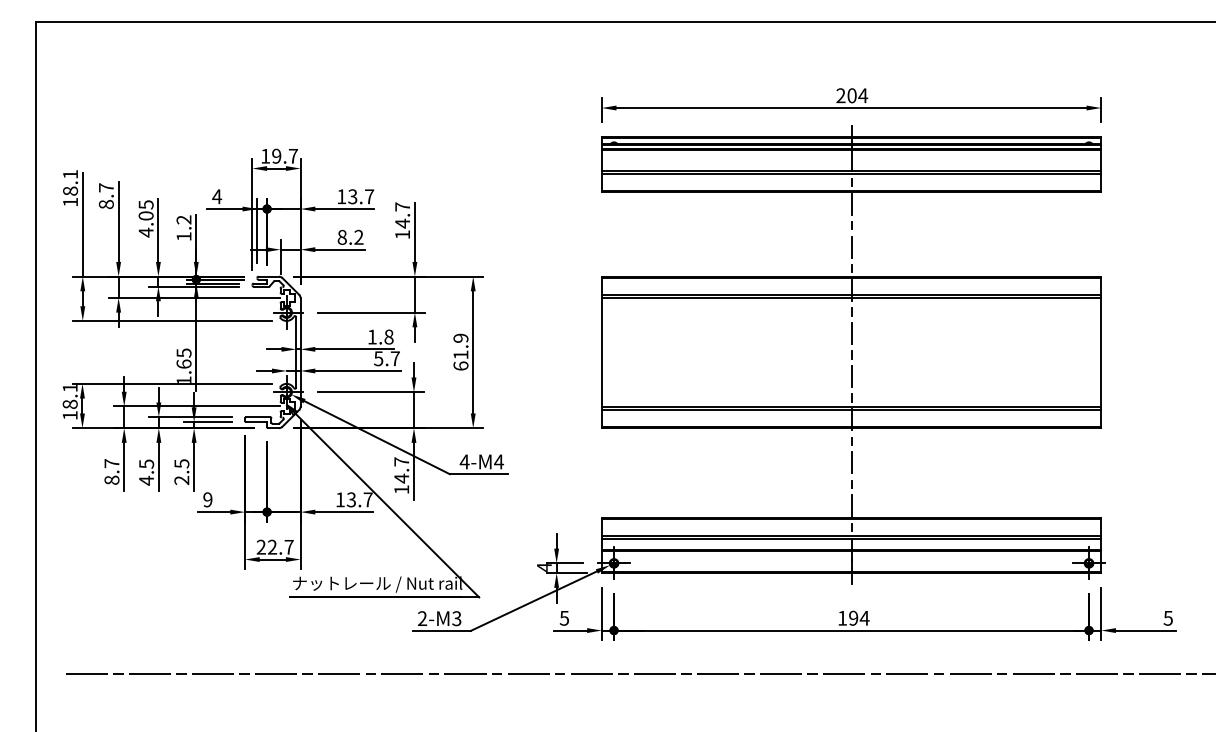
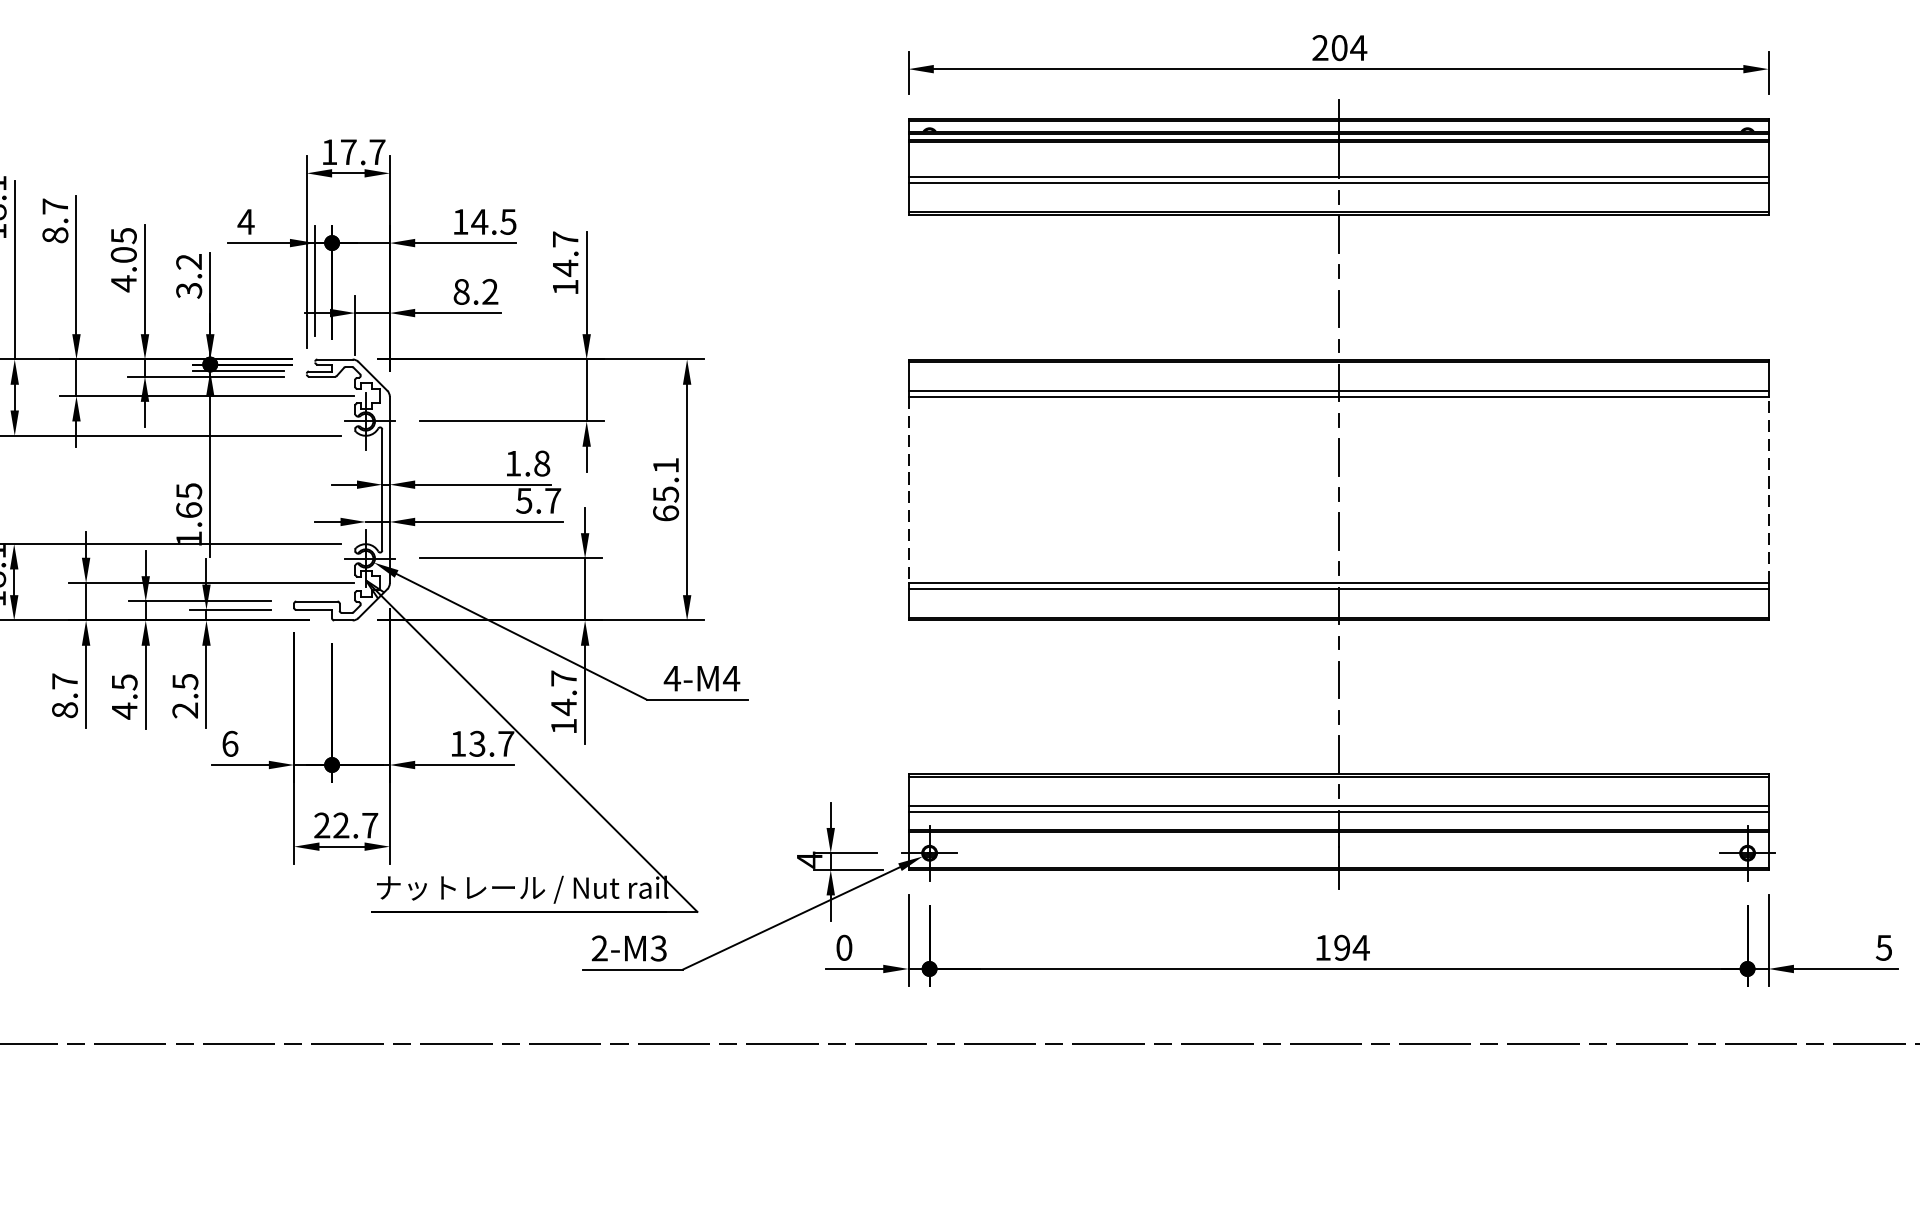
text: (276, 155) -> (348, 150), 19.7 -> 17.7
text: (360, 196) -> (492, 221), 13.7 -> 14.5
text: (183, 236) -> (188, 290), 1.2 -> 3.2
text: (460, 346) -> (665, 479), 61.9 -> 65.1
line: (1101, 351) -> (1769, 488), solid -> dashed
line: (601, 352) -> (908, 490), solid -> dashed
text: (207, 499) -> (229, 743), 9 -> 6
text: (564, 617) -> (844, 946), 5 -> 0

